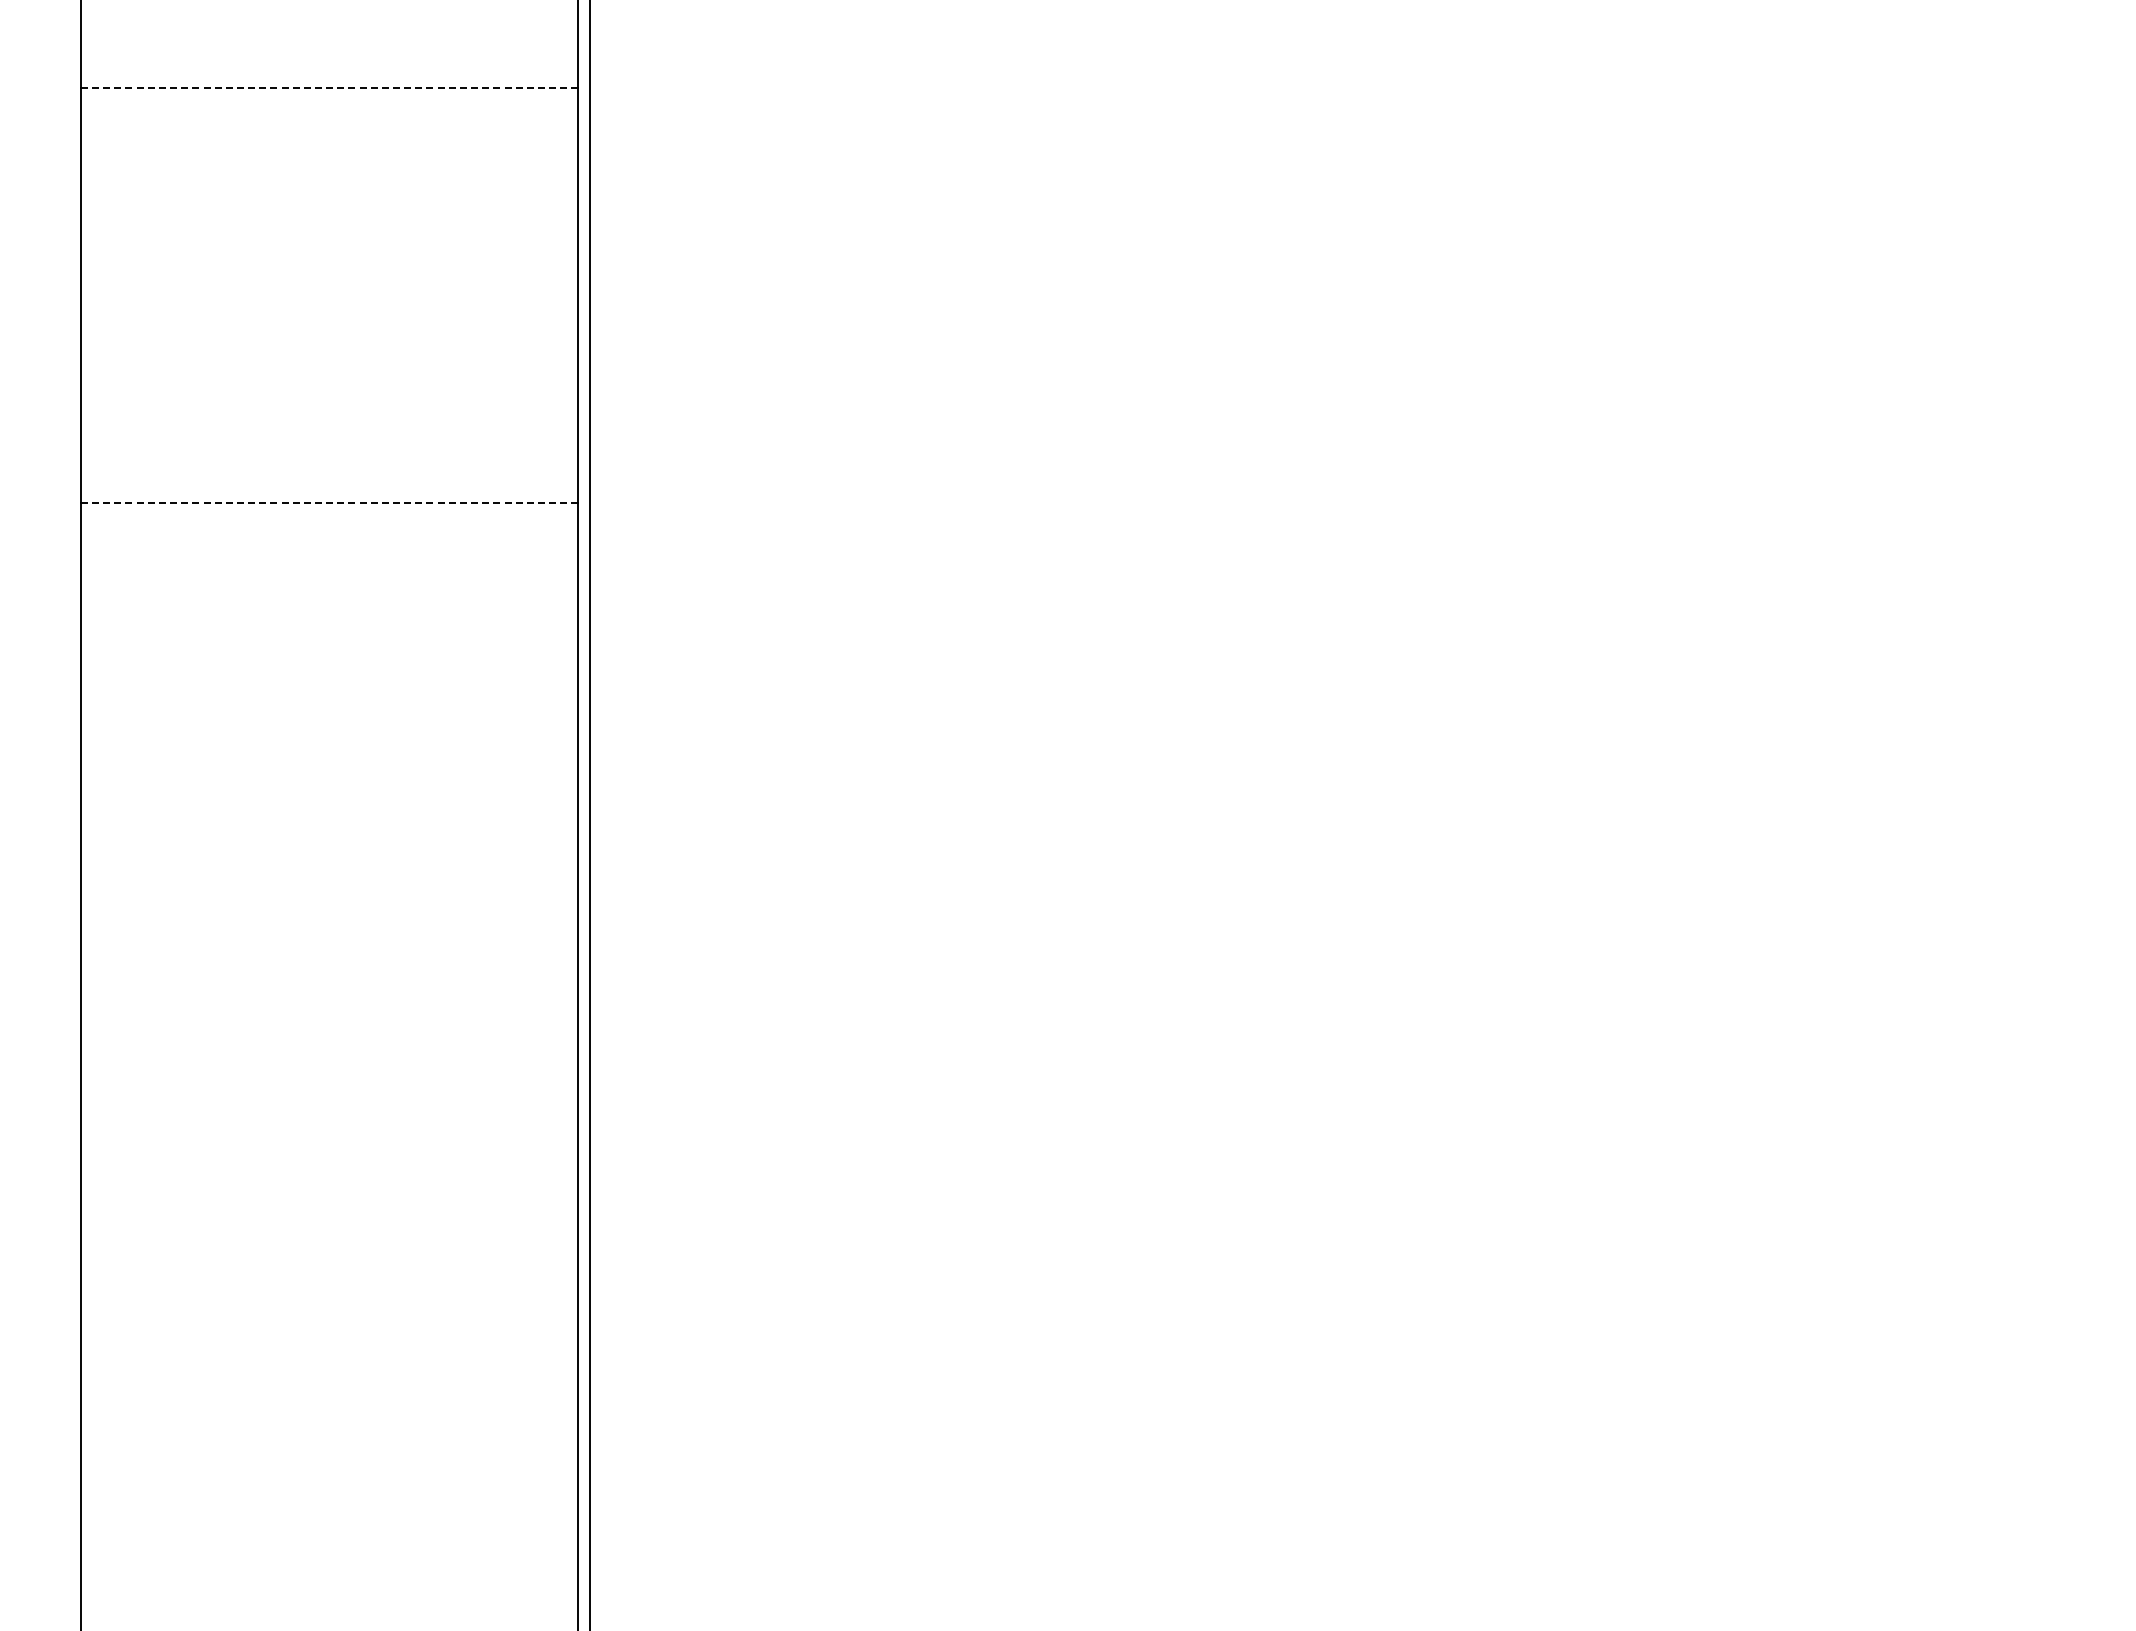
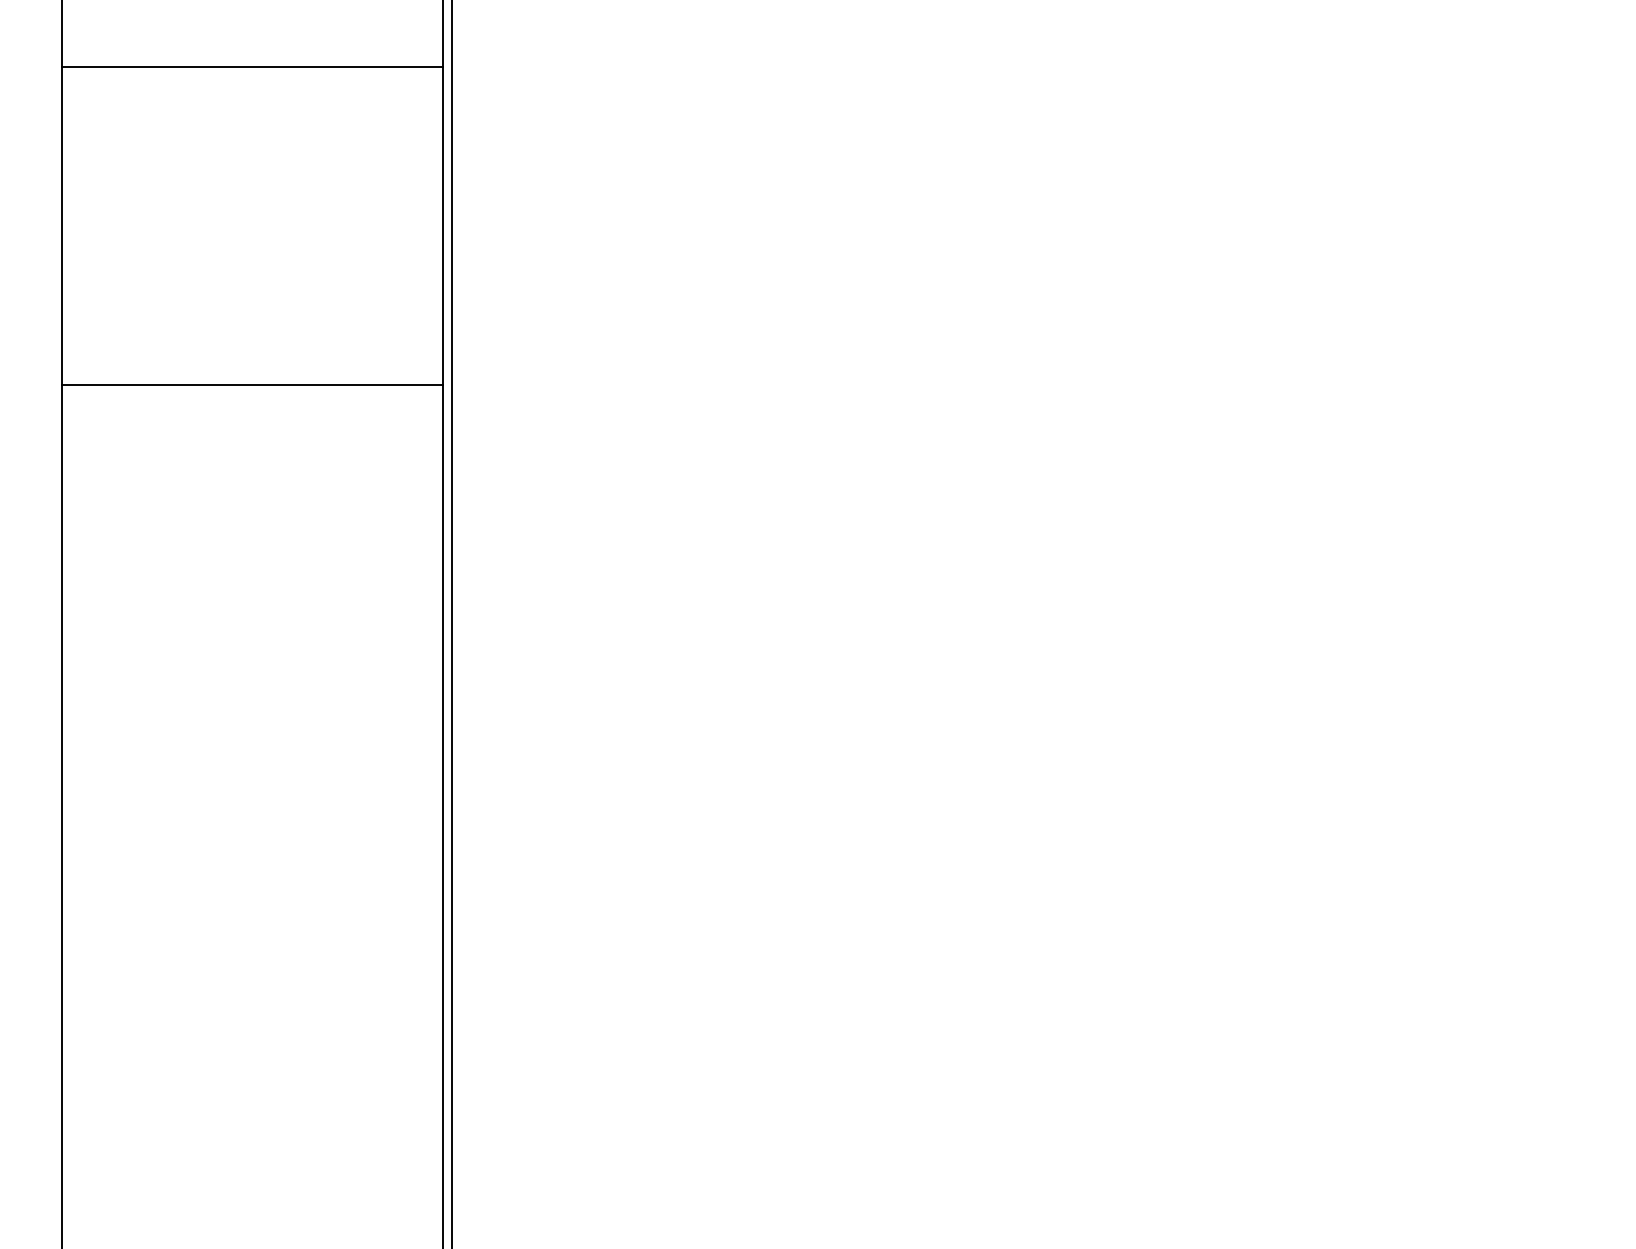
line: (329, 87) -> (252, 66), dashed -> solid
line: (329, 503) -> (252, 385), dashed -> solid

